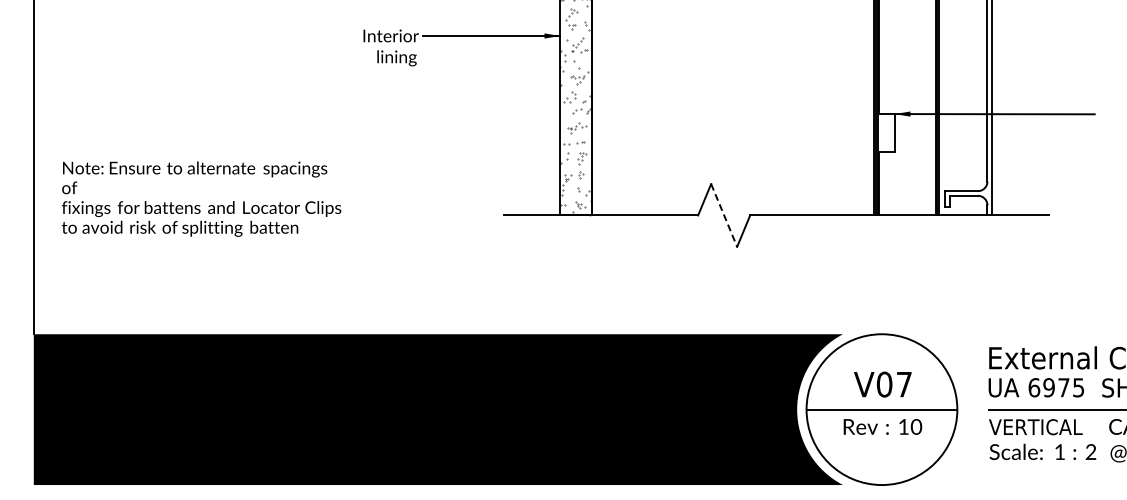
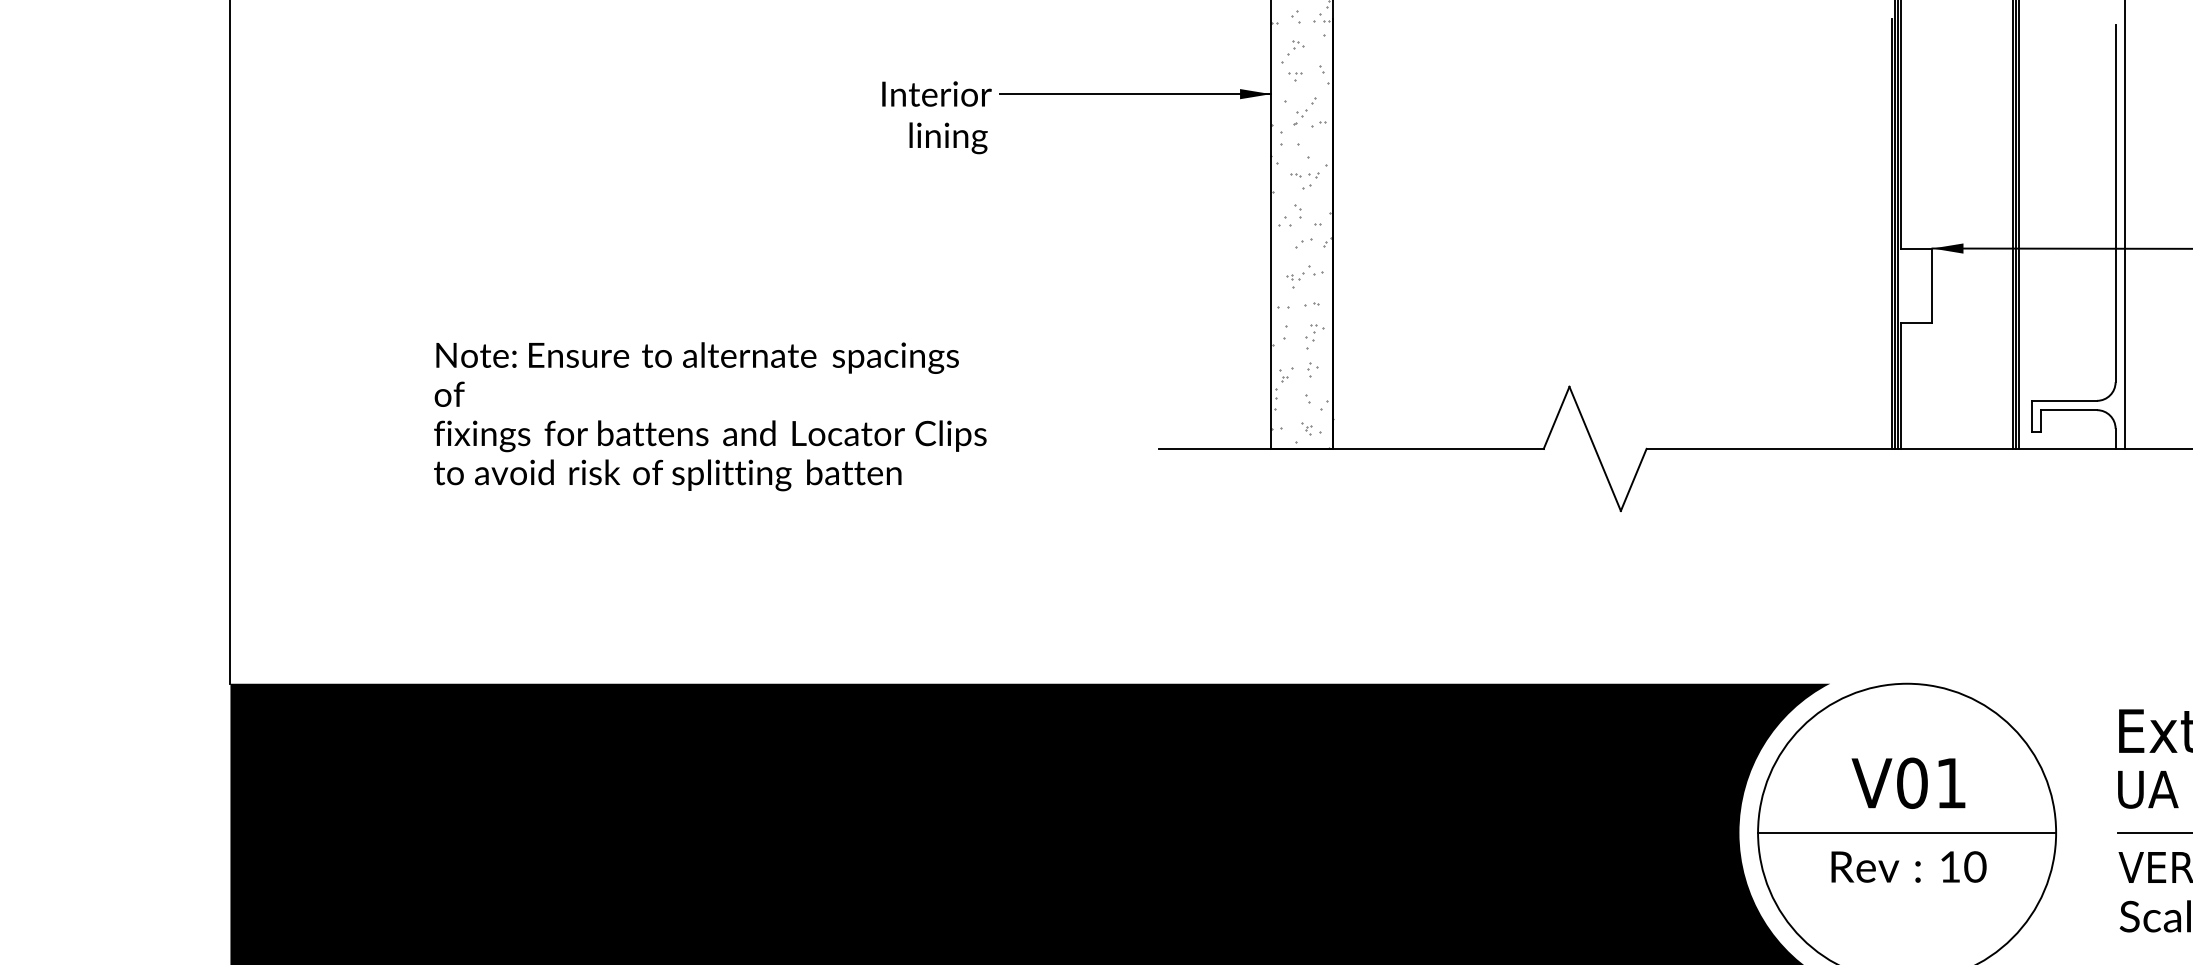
text: (201, 198) -> (710, 415), moved
line: (724, 215) -> (1595, 449), dashed -> solid
text: (904, 384) -> (1951, 783), V07 -> V01

